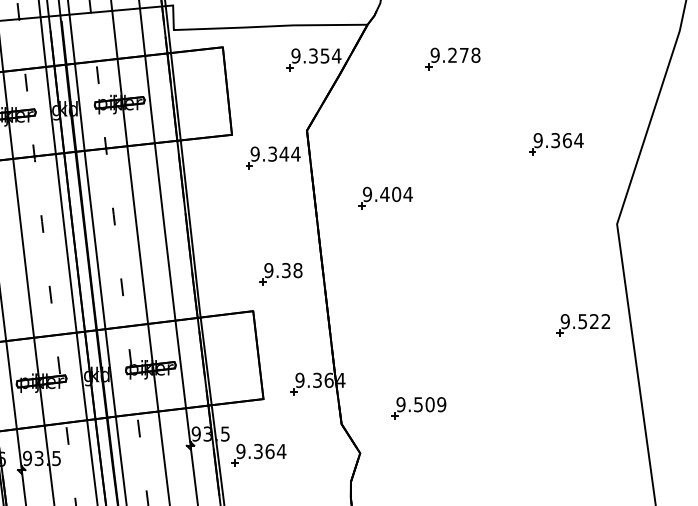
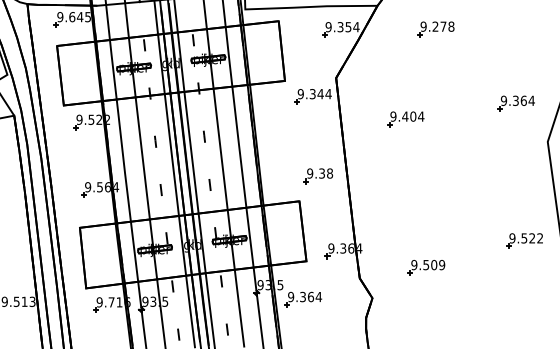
part: (555, 144) -> (515, 103), moved
part: (385, 198) -> (405, 119), moved
part: (582, 324) -> (524, 240), moved
part: (418, 408) -> (426, 267), moved

